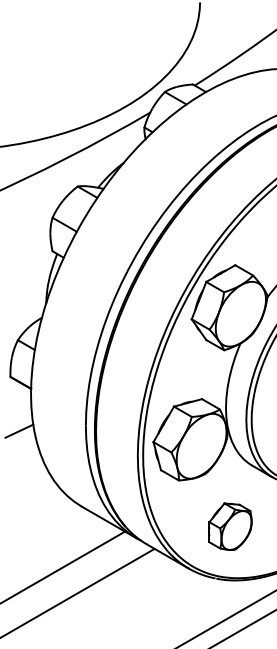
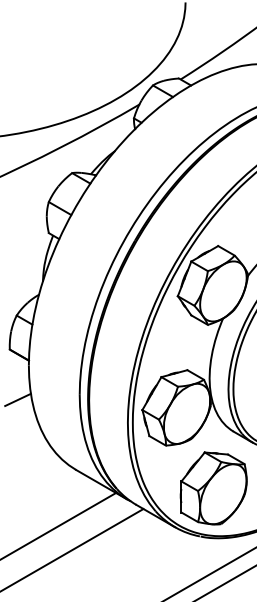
part: (230, 526) -> (213, 488), size x1.67

